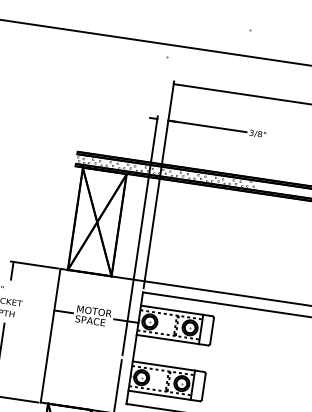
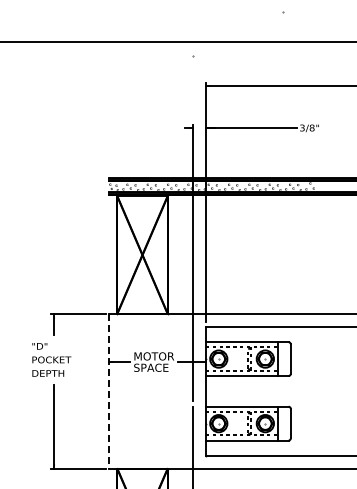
line: (50, 335) -> (108, 391), solid -> dashed

